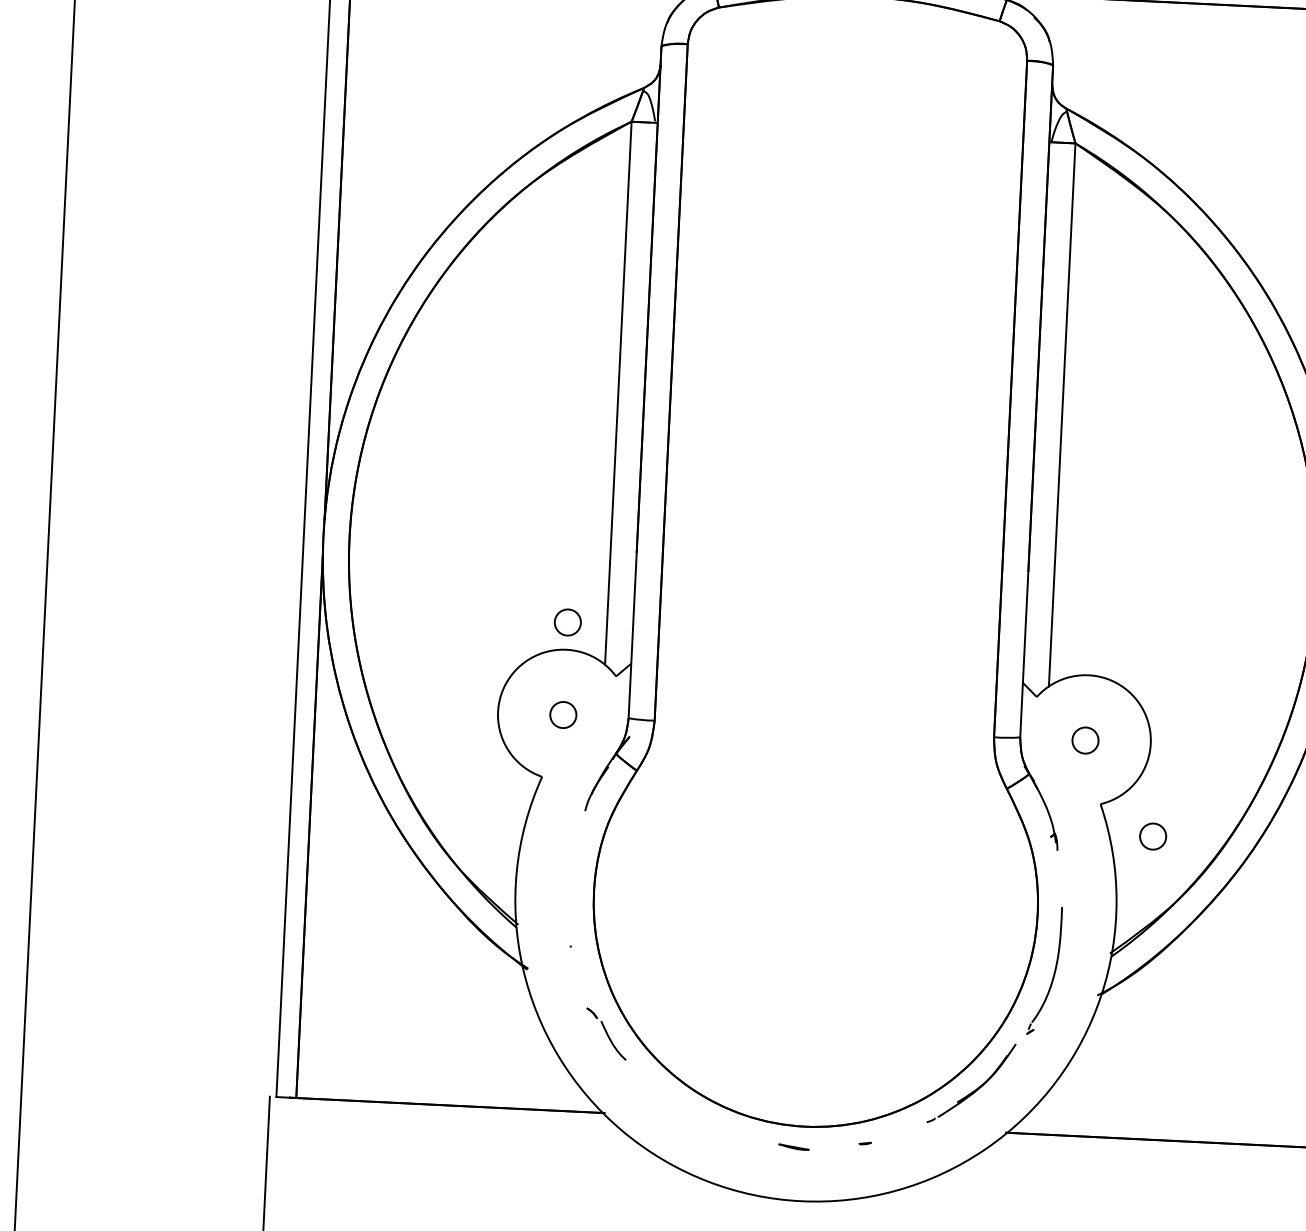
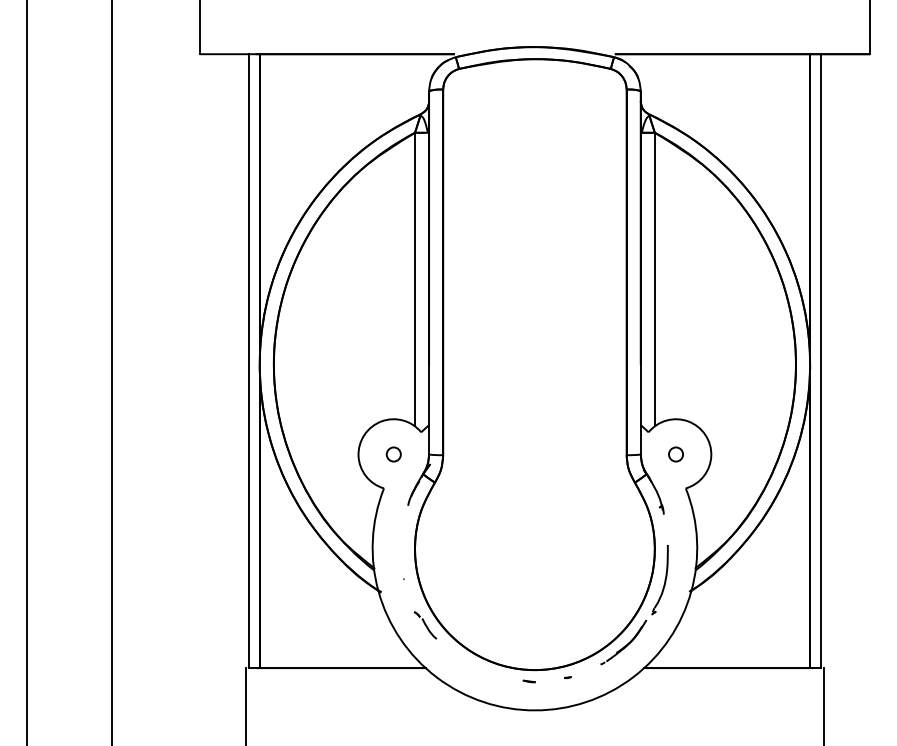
circle: (567, 622) -> (393, 404), removed
circle: (1152, 836) -> (714, 504), removed
part: (791, 1147) -> (528, 681), size x0.71

